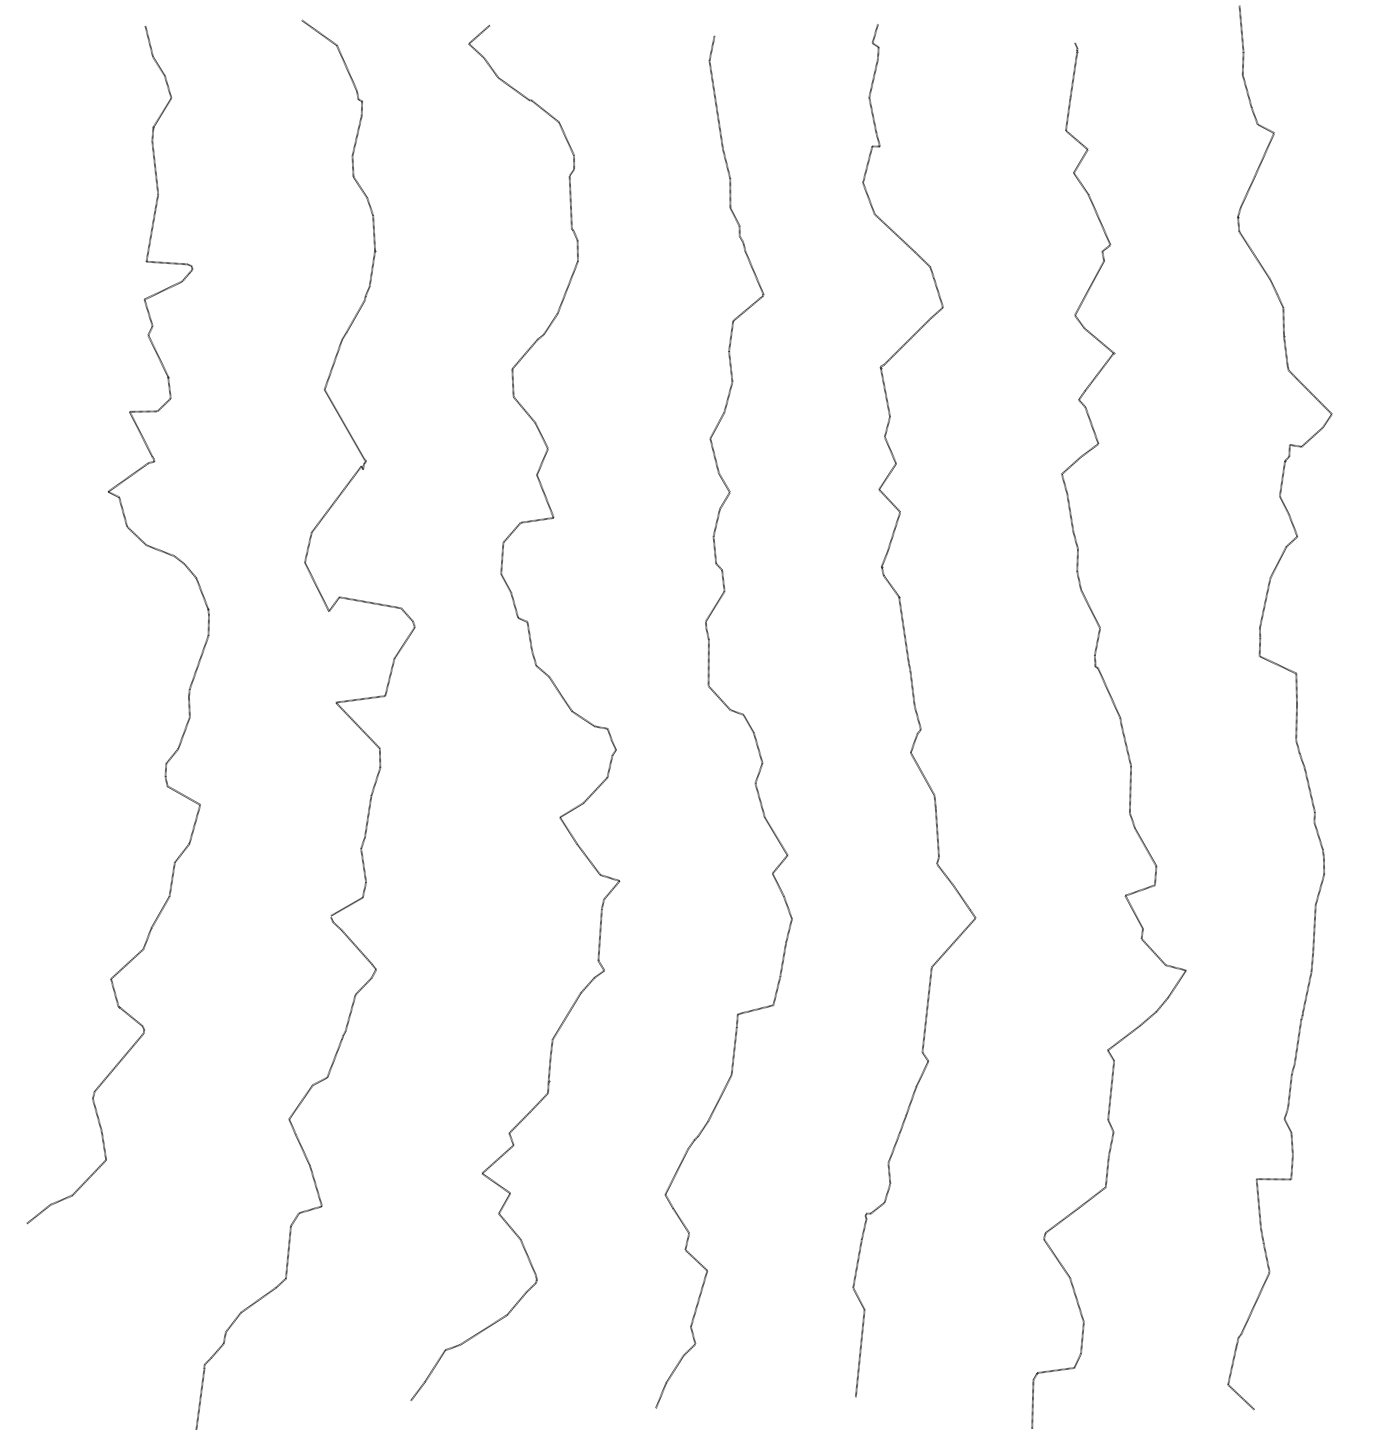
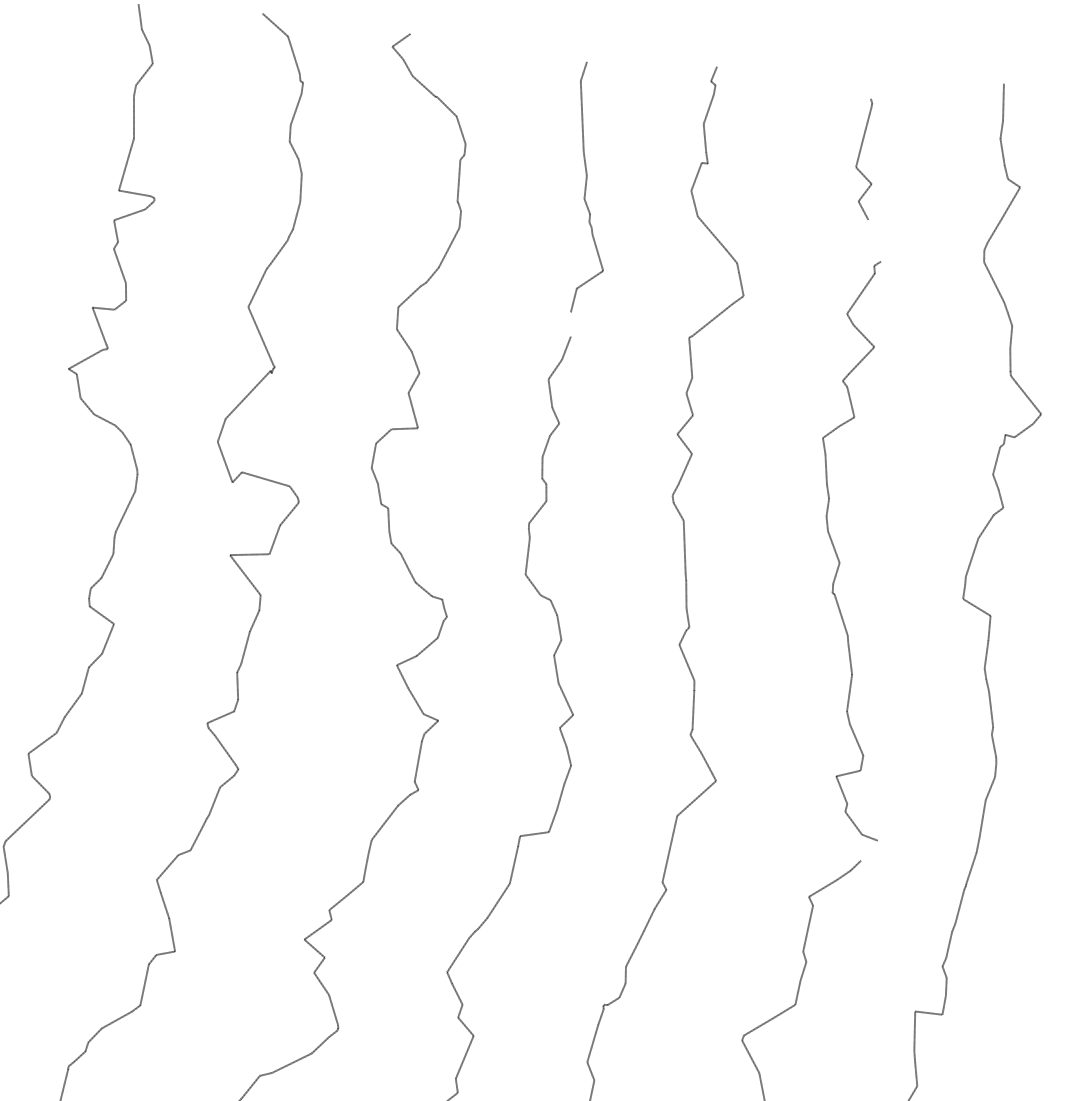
line: (1099, 219) -> (874, 240), removed
line: (730, 366) -> (570, 324), removed
line: (1177, 983) -> (869, 850), removed

